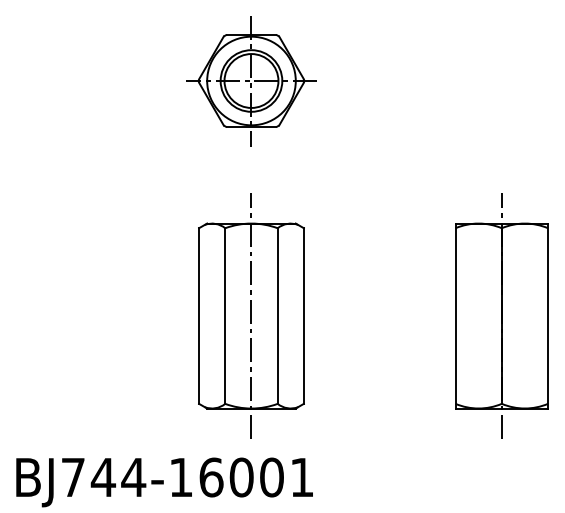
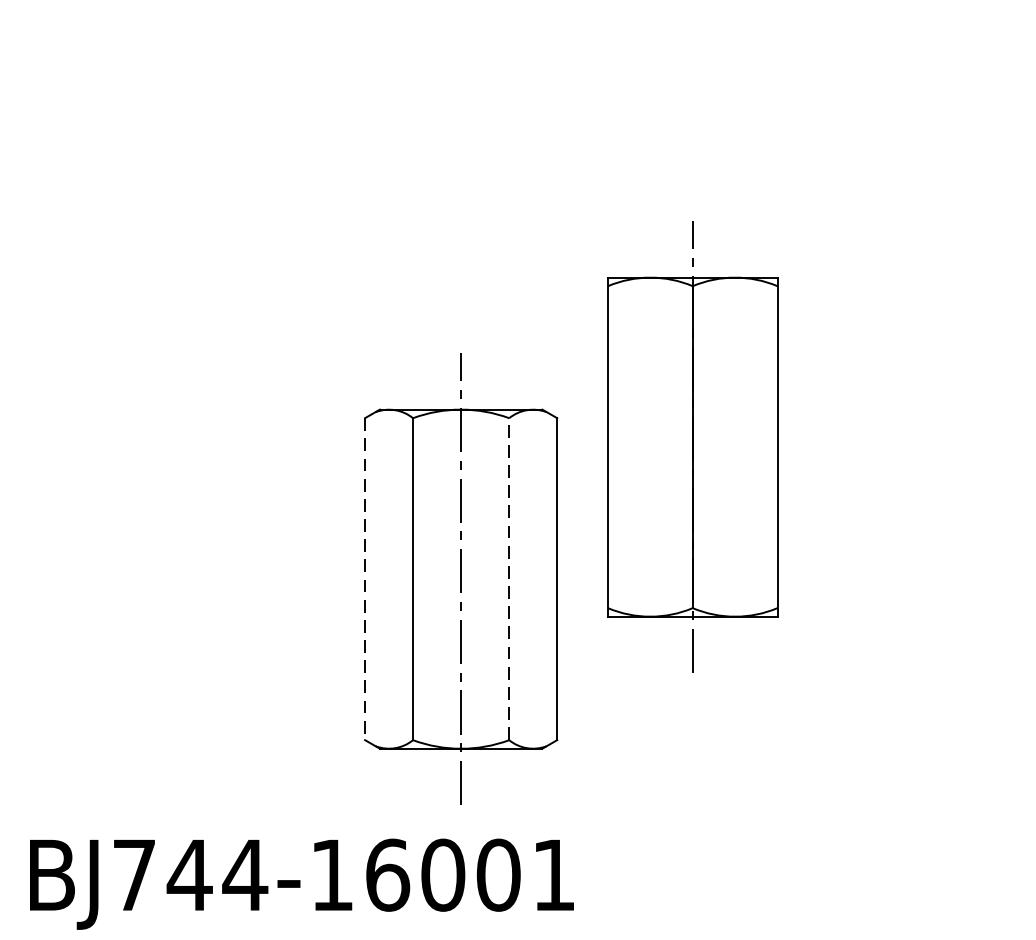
part: (251, 81) -> (461, 149), removed
part: (501, 315) -> (692, 446), moved
line: (199, 316) -> (365, 579), solid -> dashed
line: (277, 316) -> (508, 579), solid -> dashed

